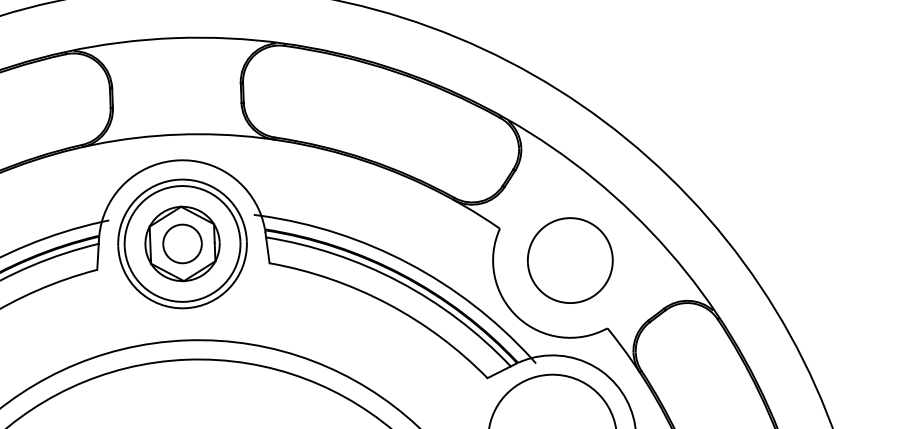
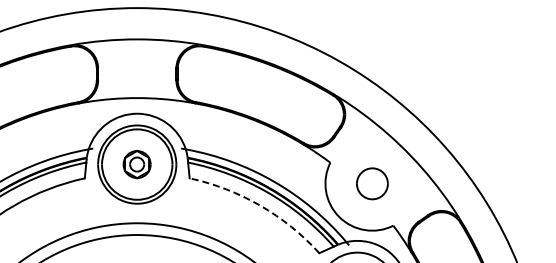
part: (181, 243) -> (136, 164), size x0.6
part: (570, 260) -> (372, 183), size x0.6
arc: (387, 303) -> (260, 205), solid -> dashed

